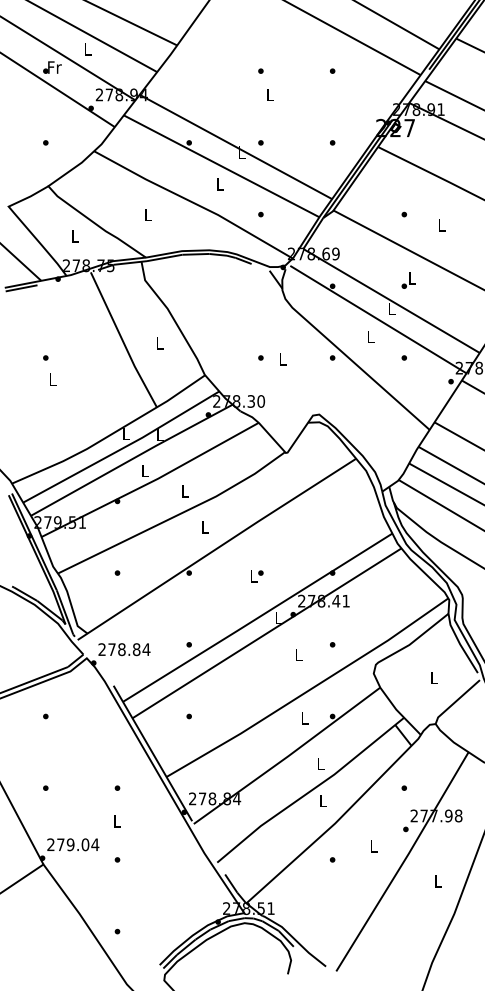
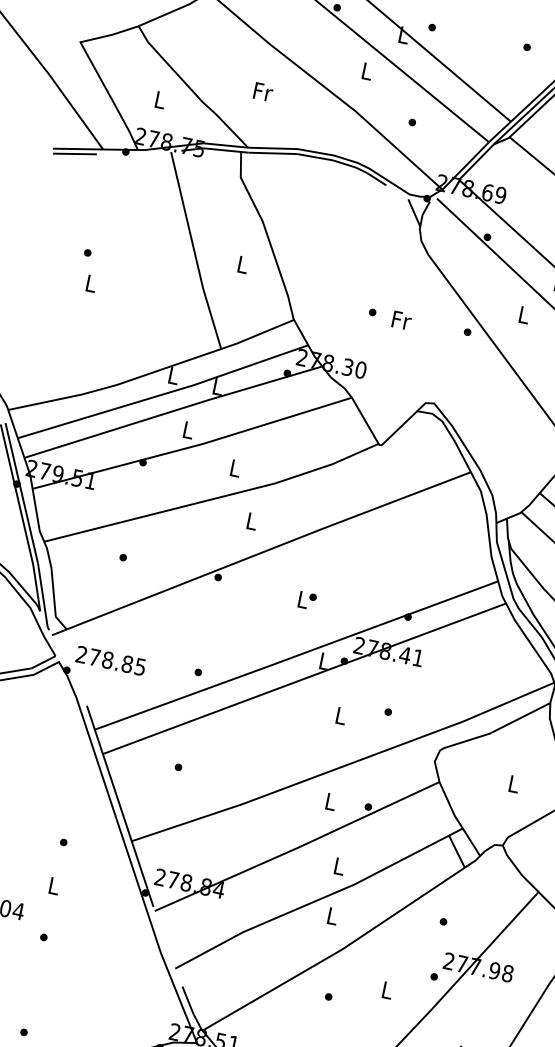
text: (148, 214) -> (263, 91), L -> Fr
text: (283, 359) -> (402, 320), L -> Fr
text: (146, 649) -> (140, 666), 278.84 -> 278.85

